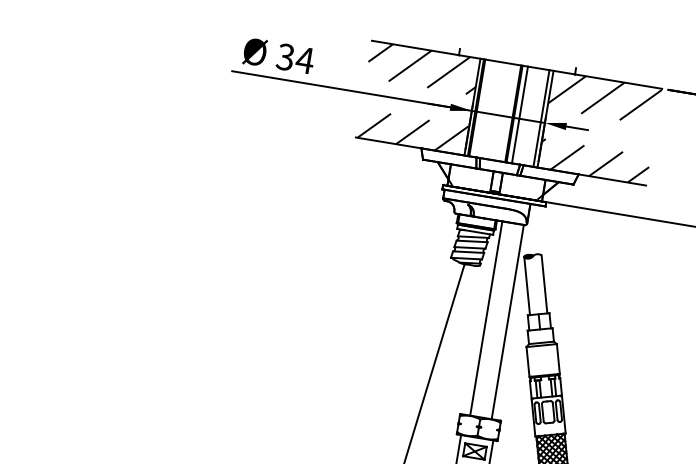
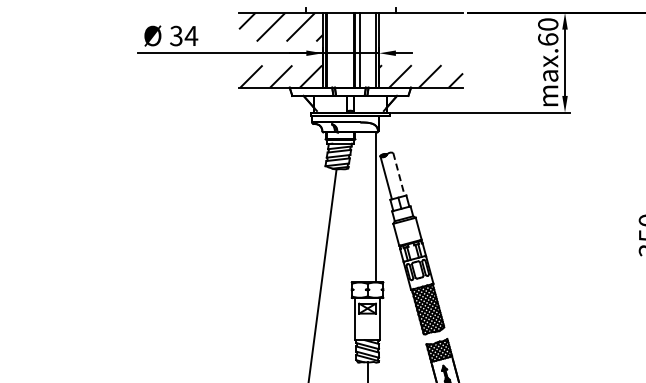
hatch: (605, 98) -> (421, 27), removed
line: (545, 284) -> (399, 174), solid -> dashed
line: (486, 318) -> (359, 207), removed

